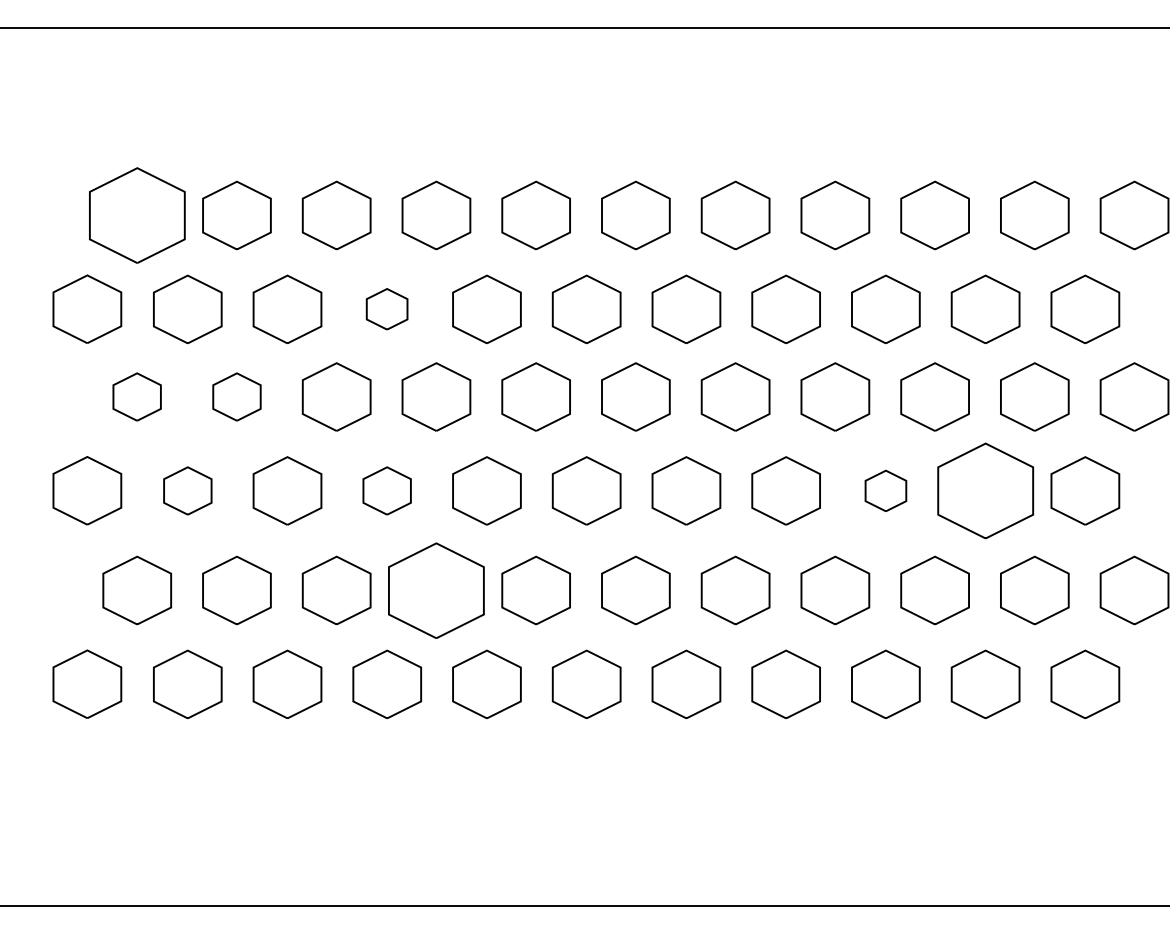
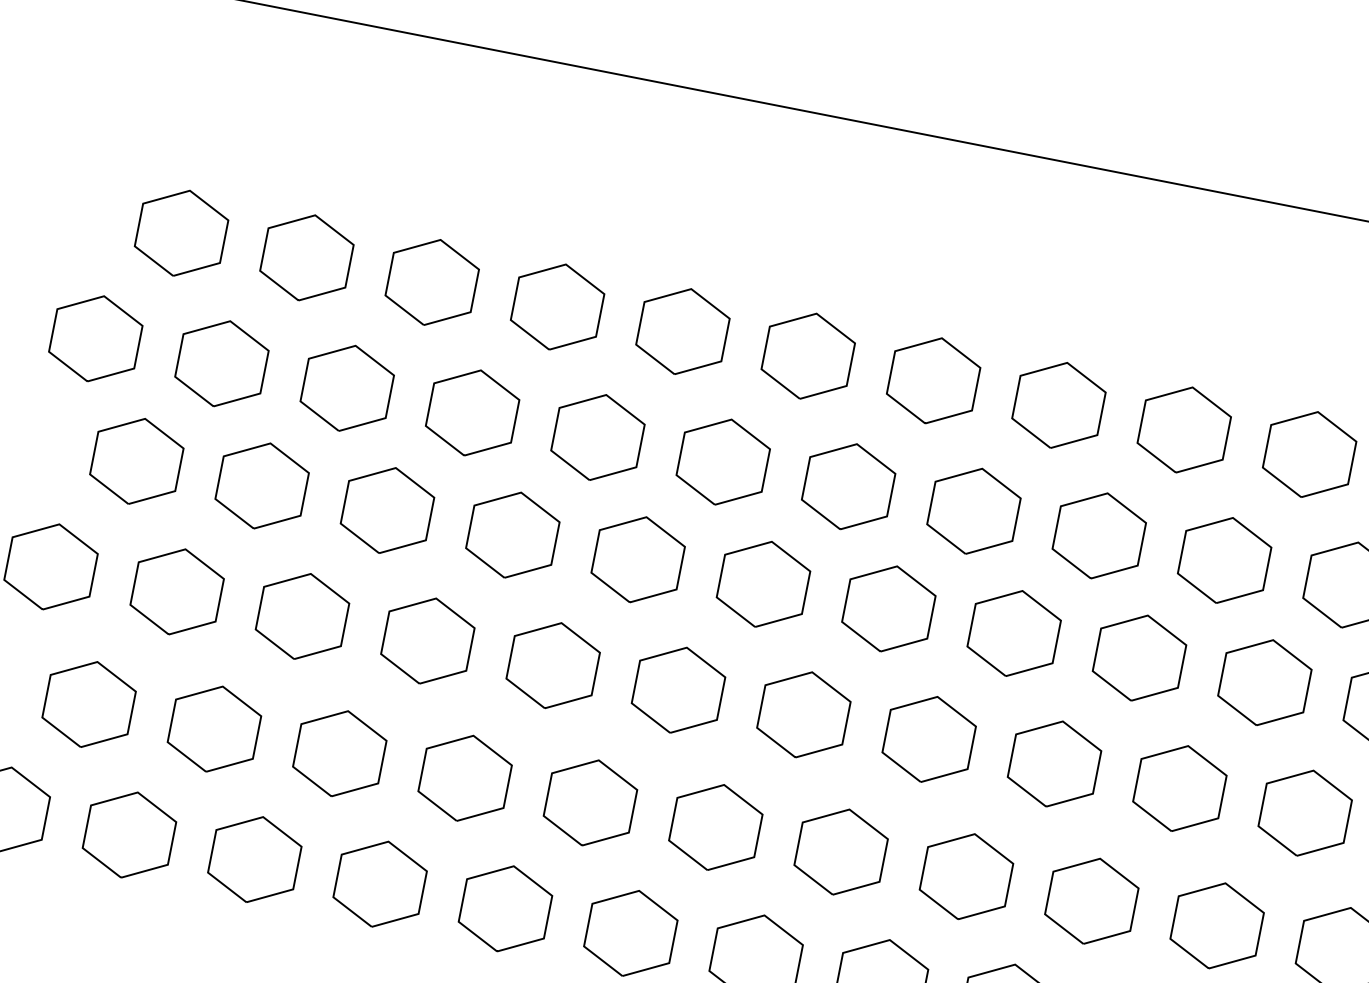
part: (136, 215) -> (180, 233), size x0.71
part: (386, 308) -> (471, 411), size x1.67
part: (136, 396) -> (136, 460), size x1.43
part: (236, 396) -> (261, 485), size x1.43
part: (187, 490) -> (176, 591), size x1.43
part: (386, 490) -> (427, 640), size x1.43
part: (885, 490) -> (1054, 763), size x1.67
part: (985, 490) -> (1179, 787), size x0.71
part: (436, 589) -> (465, 777), size x0.71

